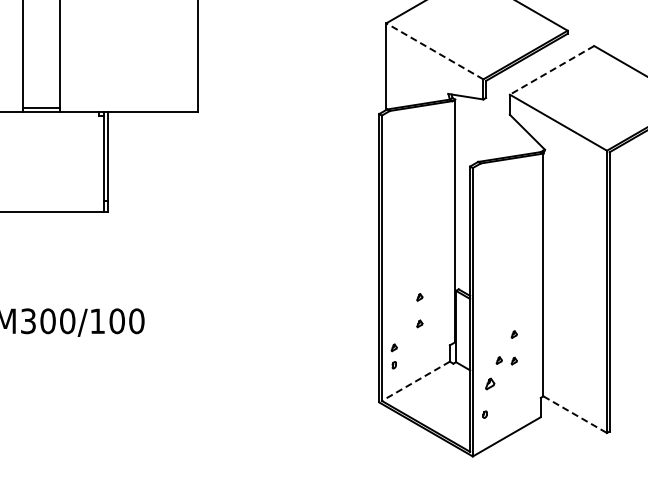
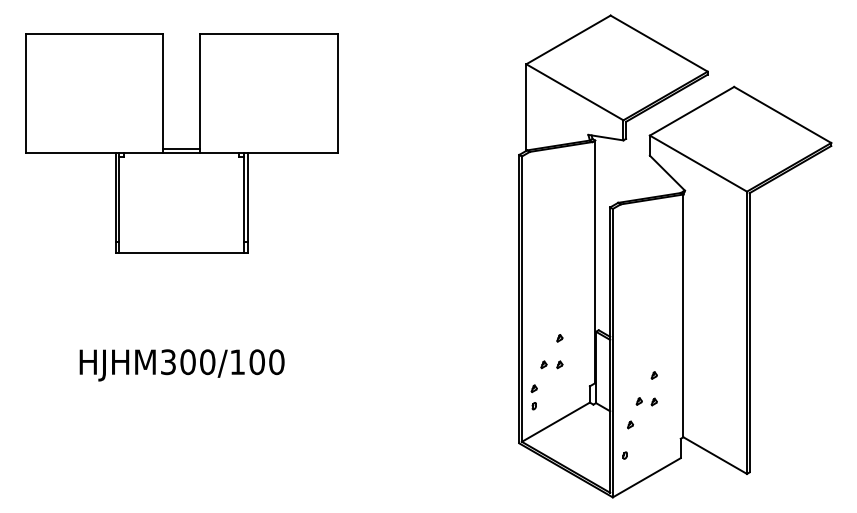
line: (434, 51) -> (574, 92), dashed -> solid
line: (552, 70) -> (692, 111), dashed -> solid
part: (403, 323) -> (543, 364), added
line: (415, 381) -> (555, 422), dashed -> solid
part: (490, 383) -> (630, 424), size x0.62
line: (575, 414) -> (715, 455), dashed -> solid

